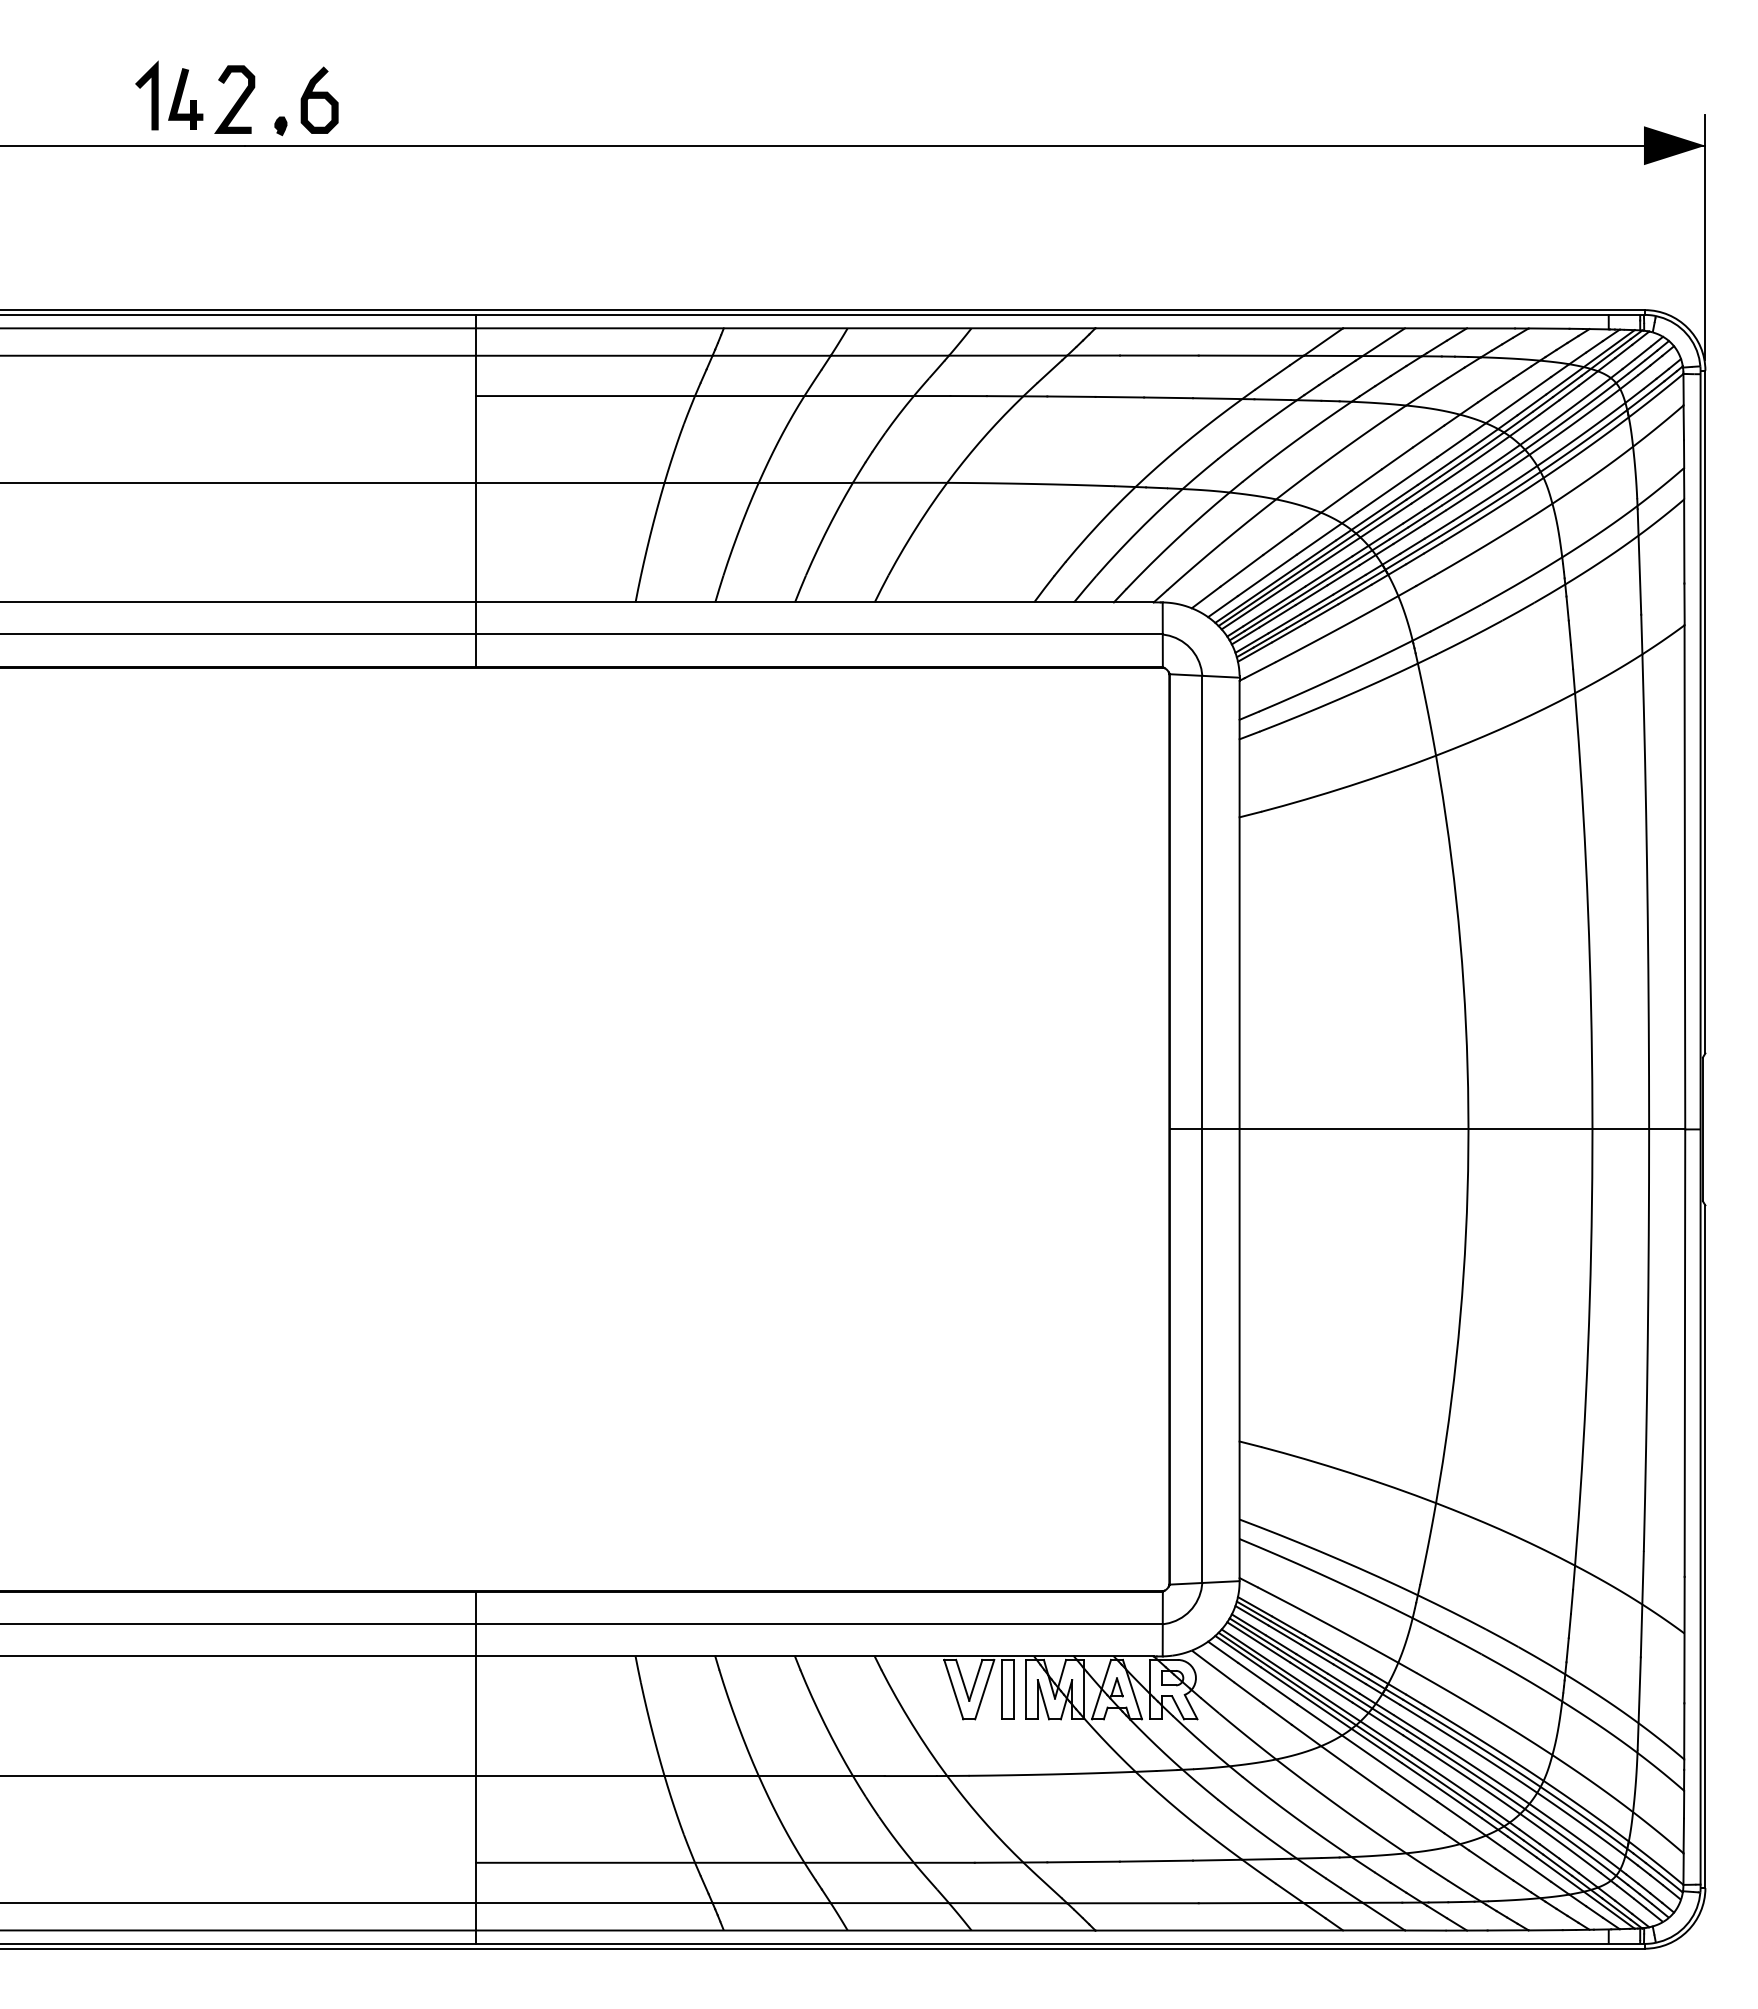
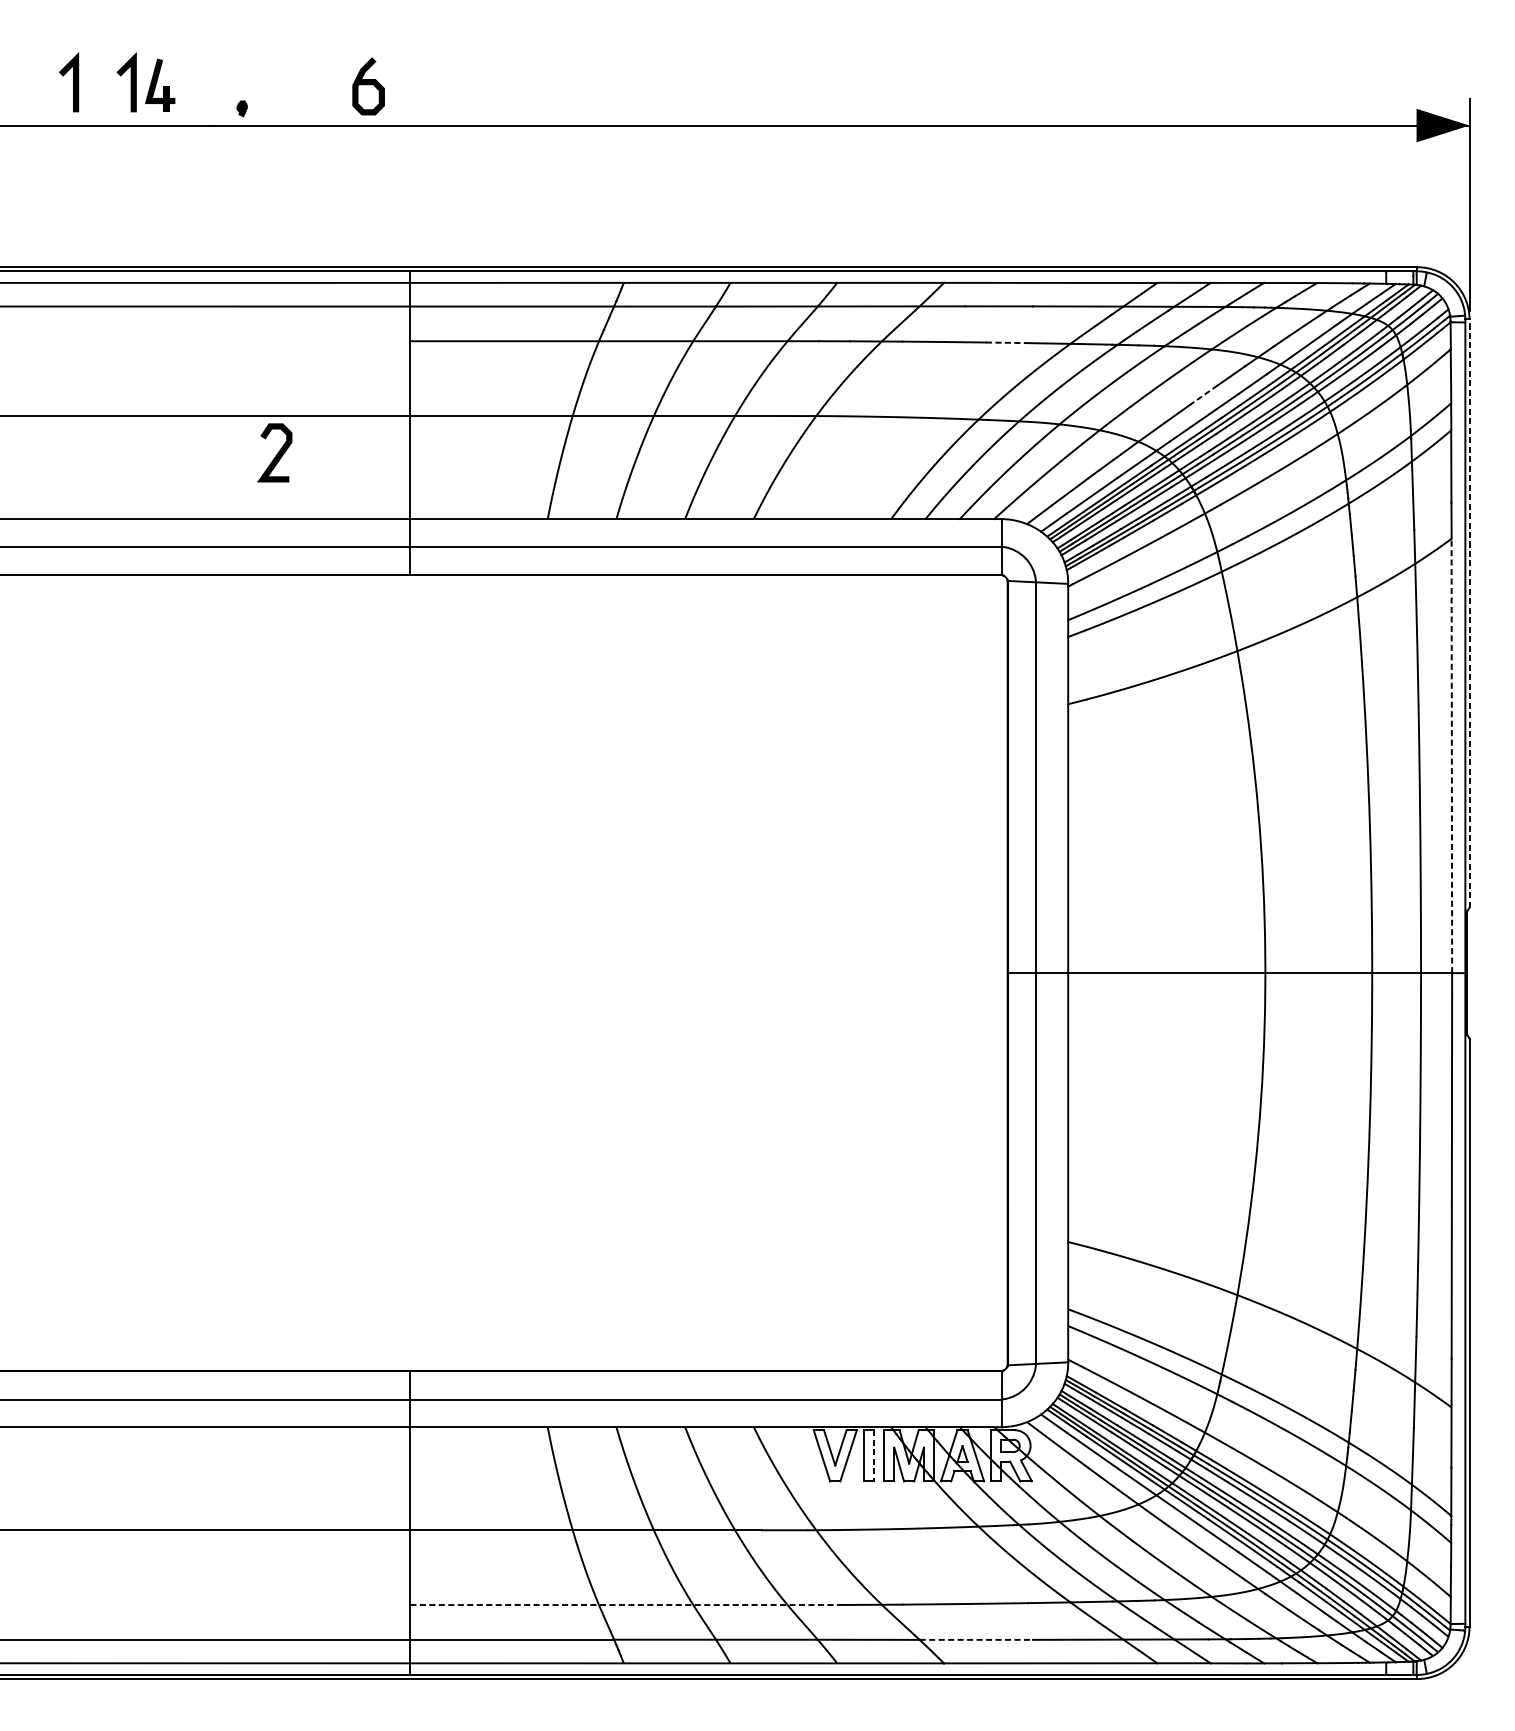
line: (84, 95) -> (72, 82), added
curve: (319, 98) -> (368, 84), moved
curve: (236, 101) -> (276, 454), moved
line: (1169, 397) -> (1007, 342), solid -> dashed
line: (1397, 458) -> (1204, 395), solid -> dashed
line: (1705, 711) -> (1469, 613), solid -> dashed
line: (1684, 876) -> (1451, 755), solid -> dashed
line: (1014, 1689) -> (874, 1455), solid -> dashed
line: (725, 1862) -> (625, 1604), solid -> dashed
line: (1132, 1903) -> (975, 1640), solid -> dashed

